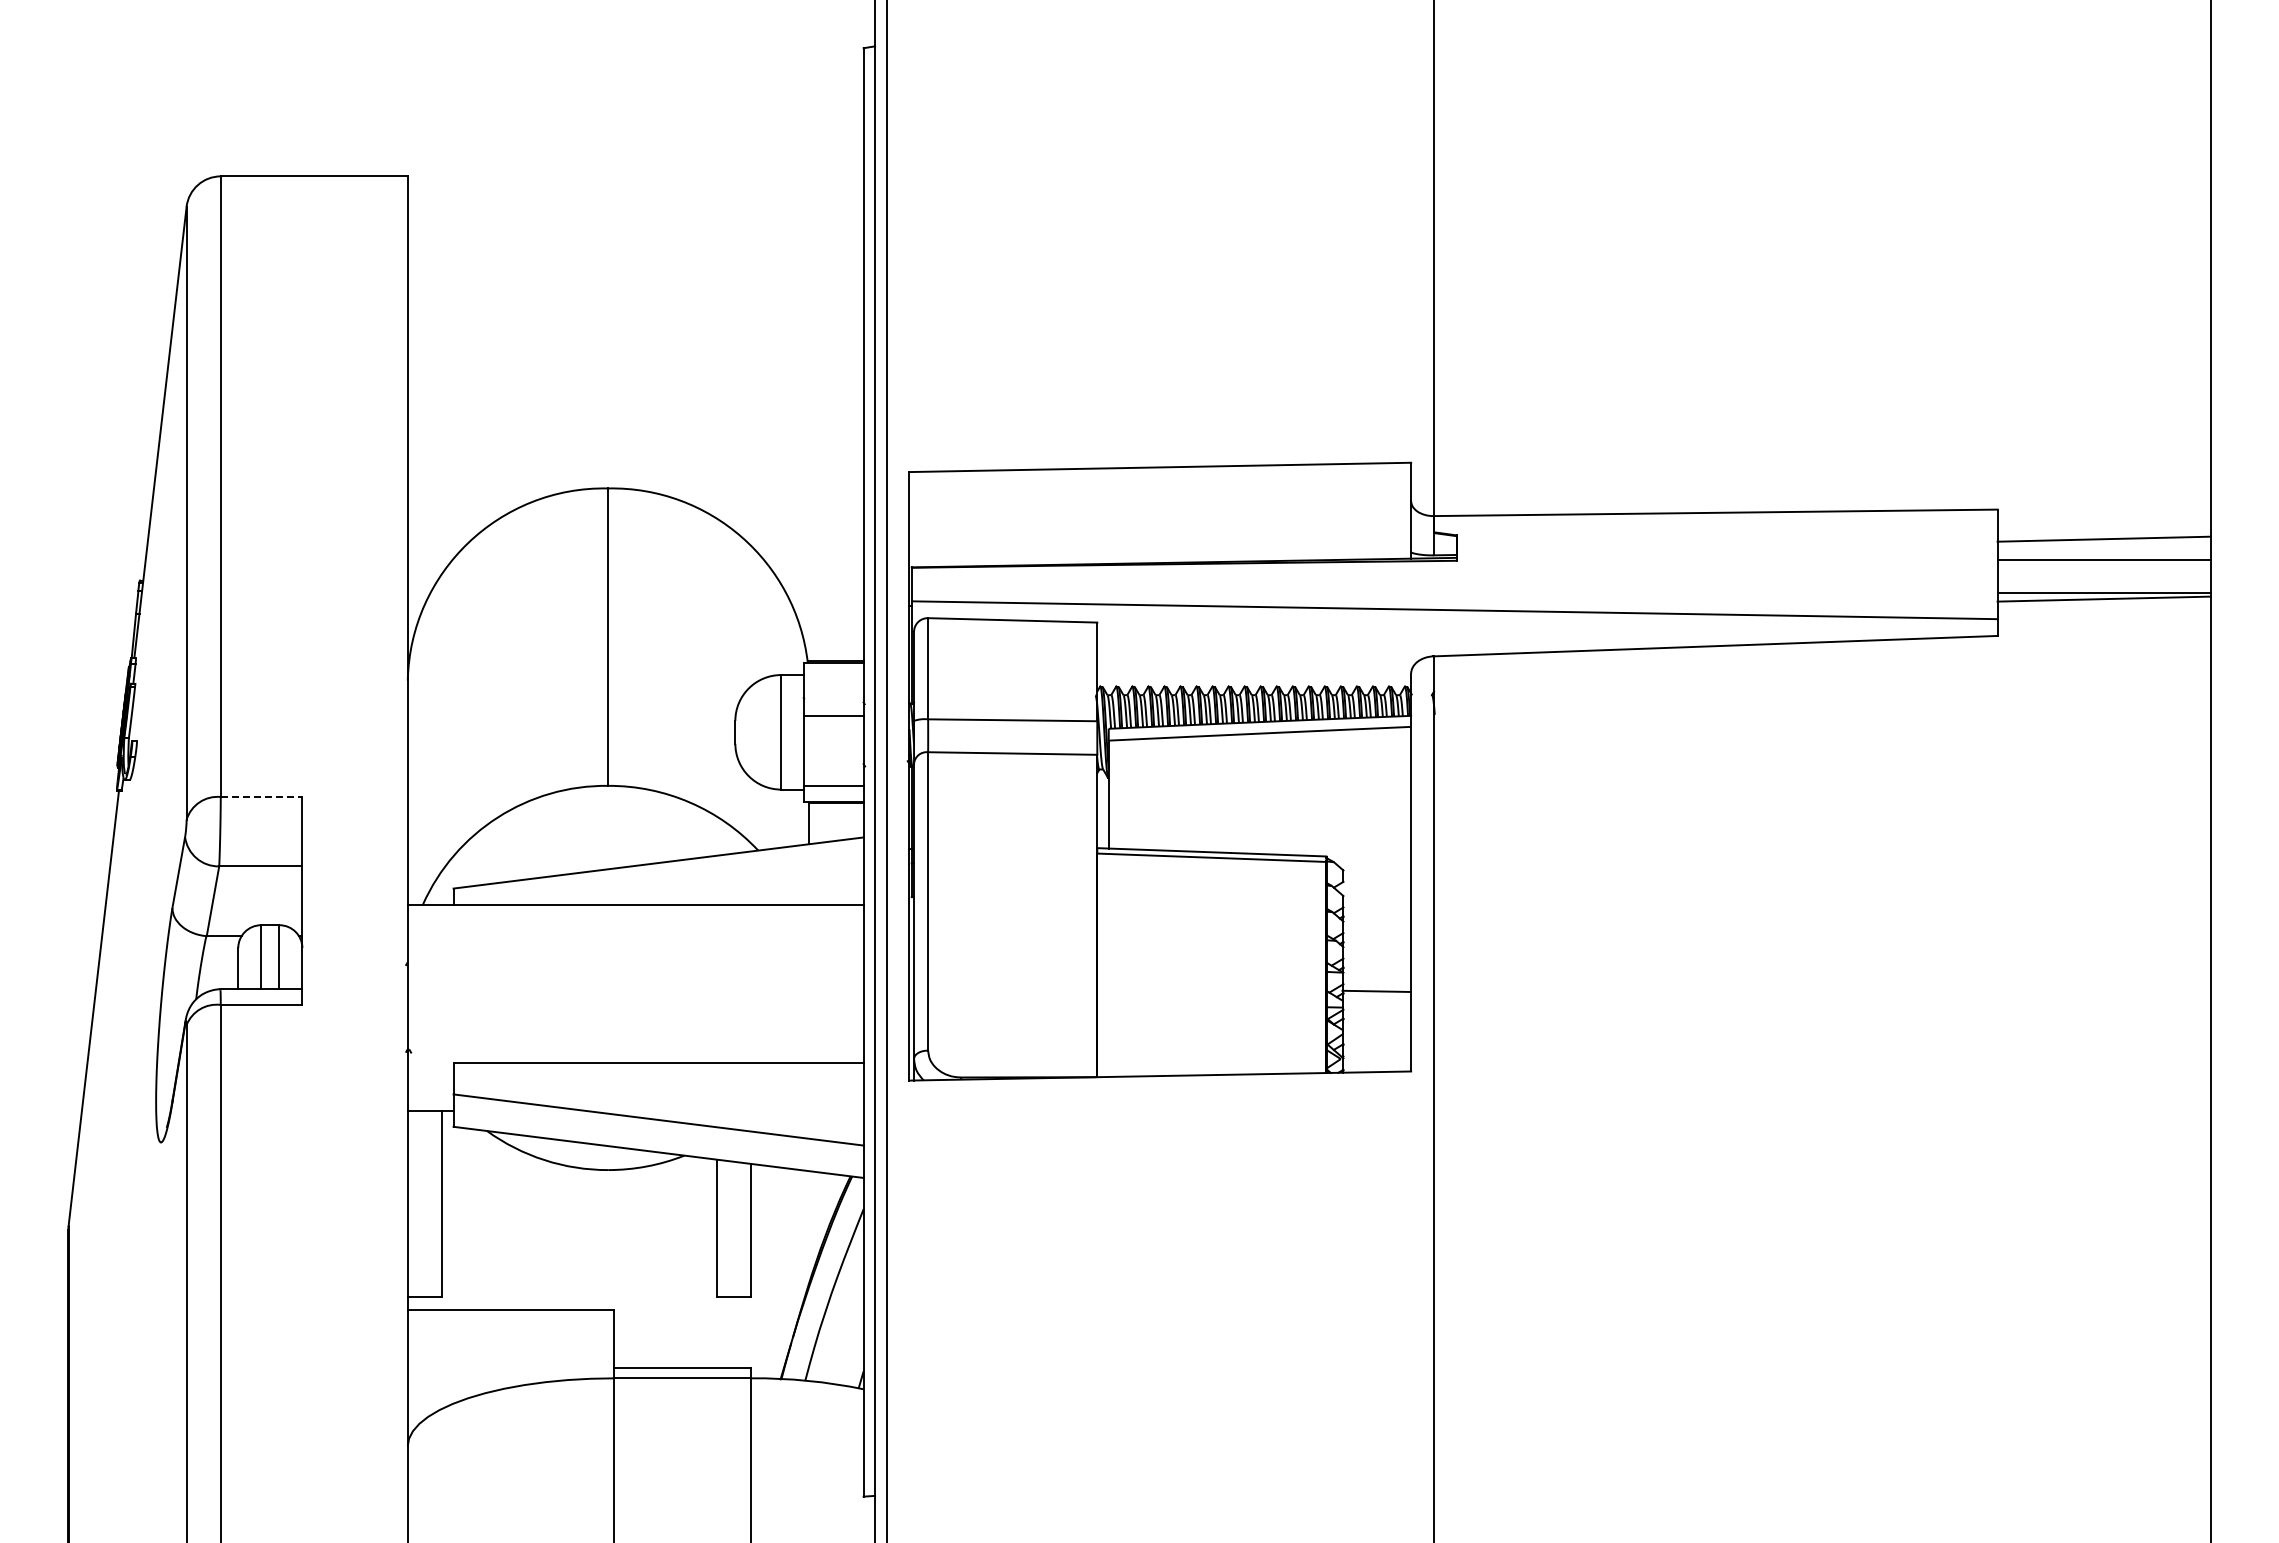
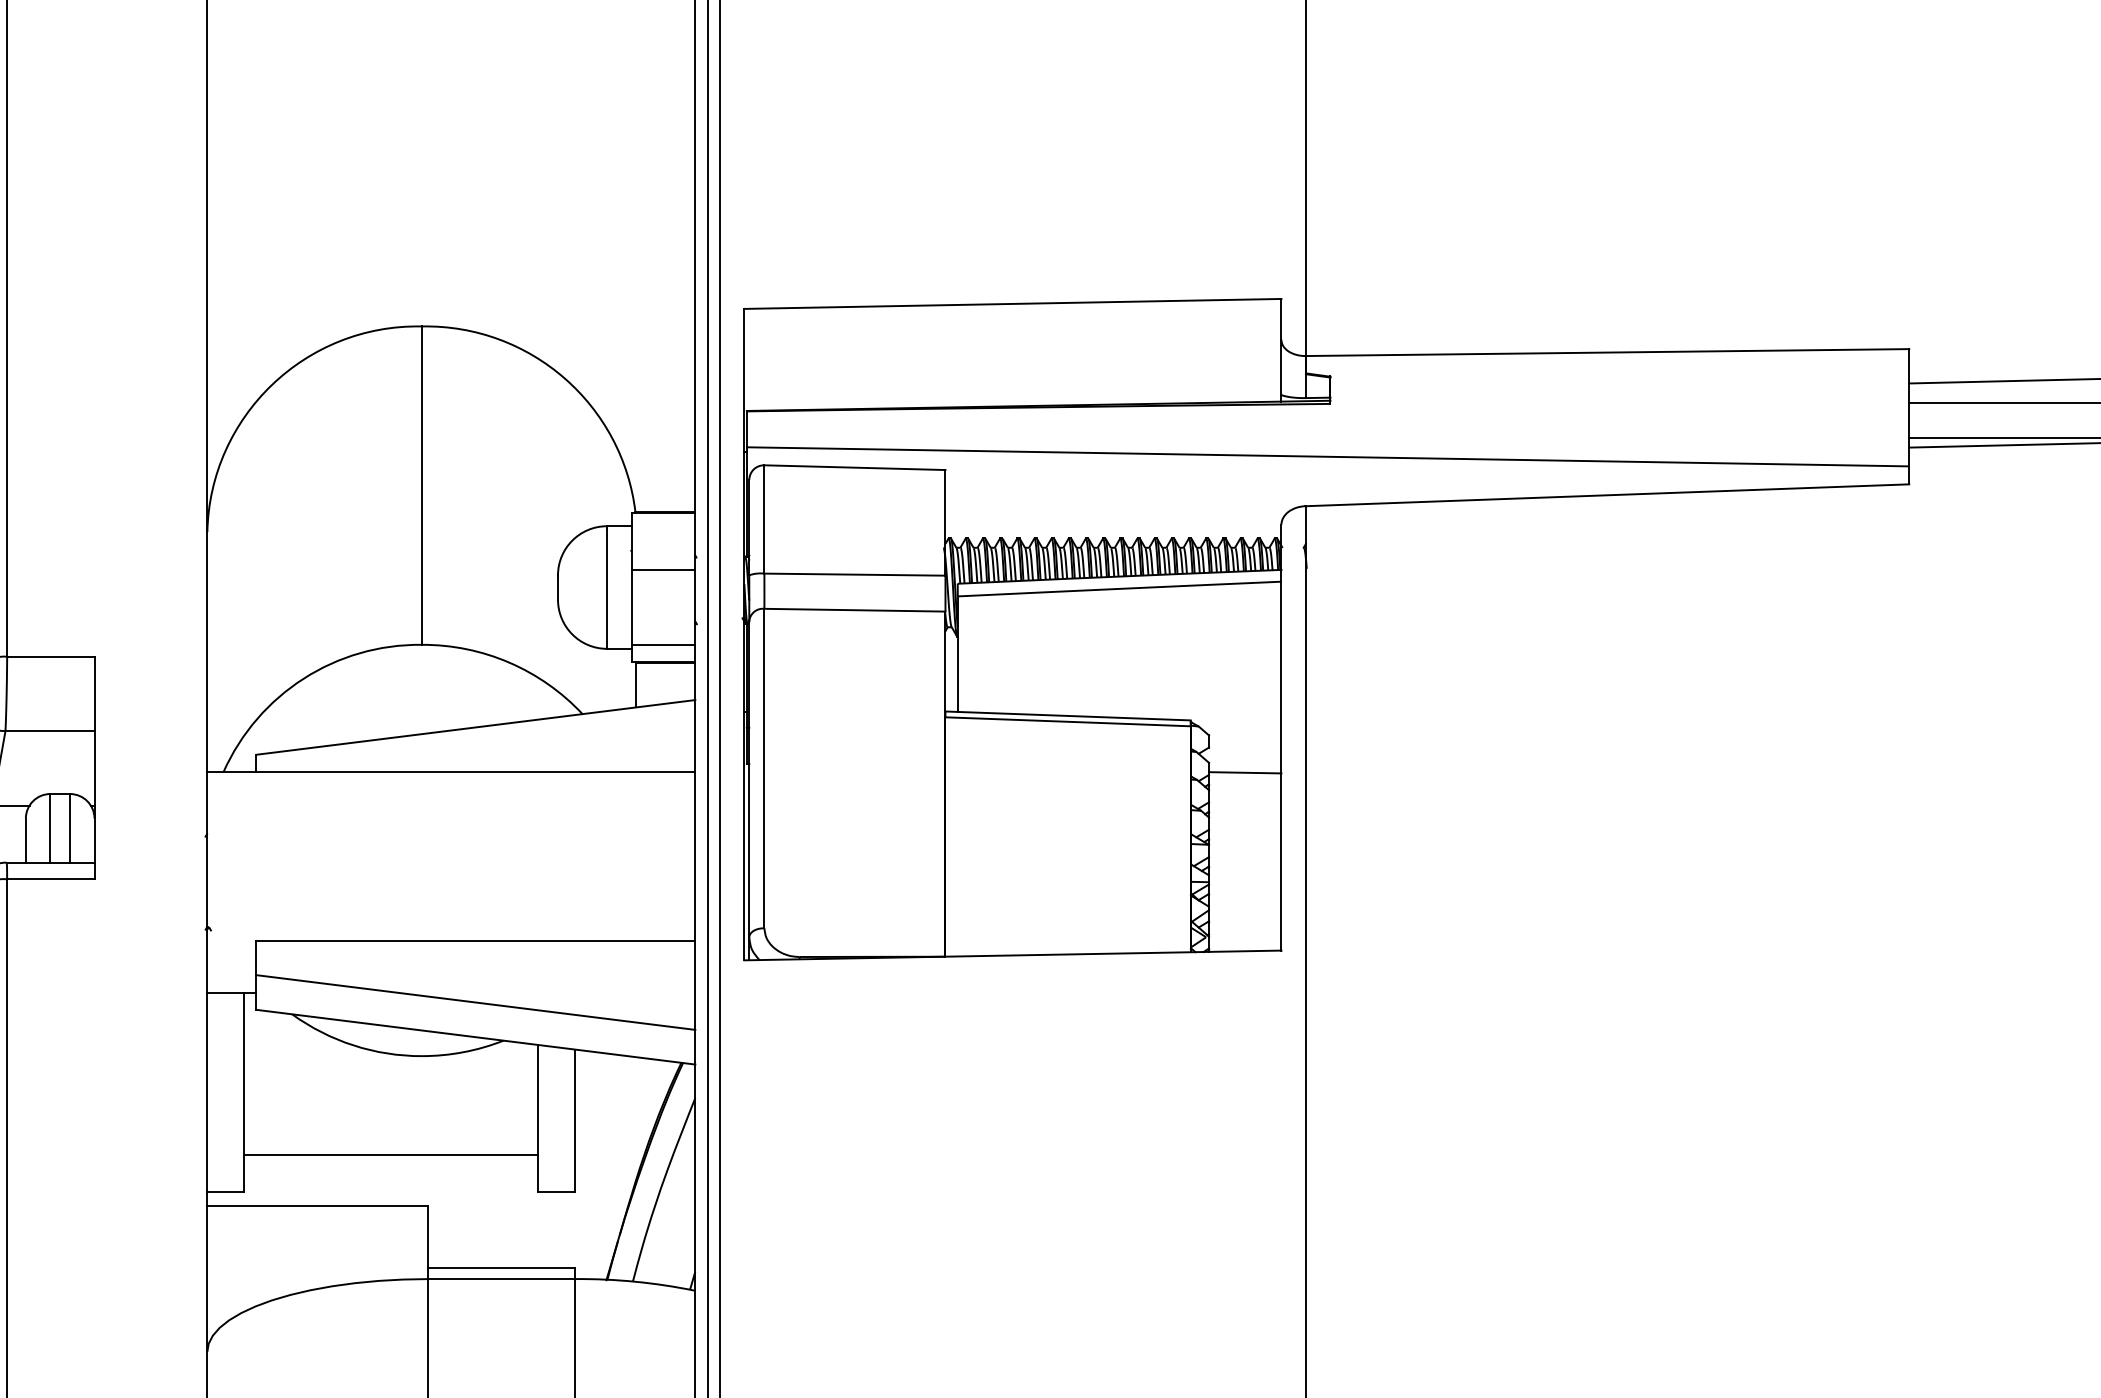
line: (261, 797) -> (50, 657), dashed -> solid
line: (1376, 990) -> (1245, 771), moved
line: (579, 1262) -> (391, 1155), added

